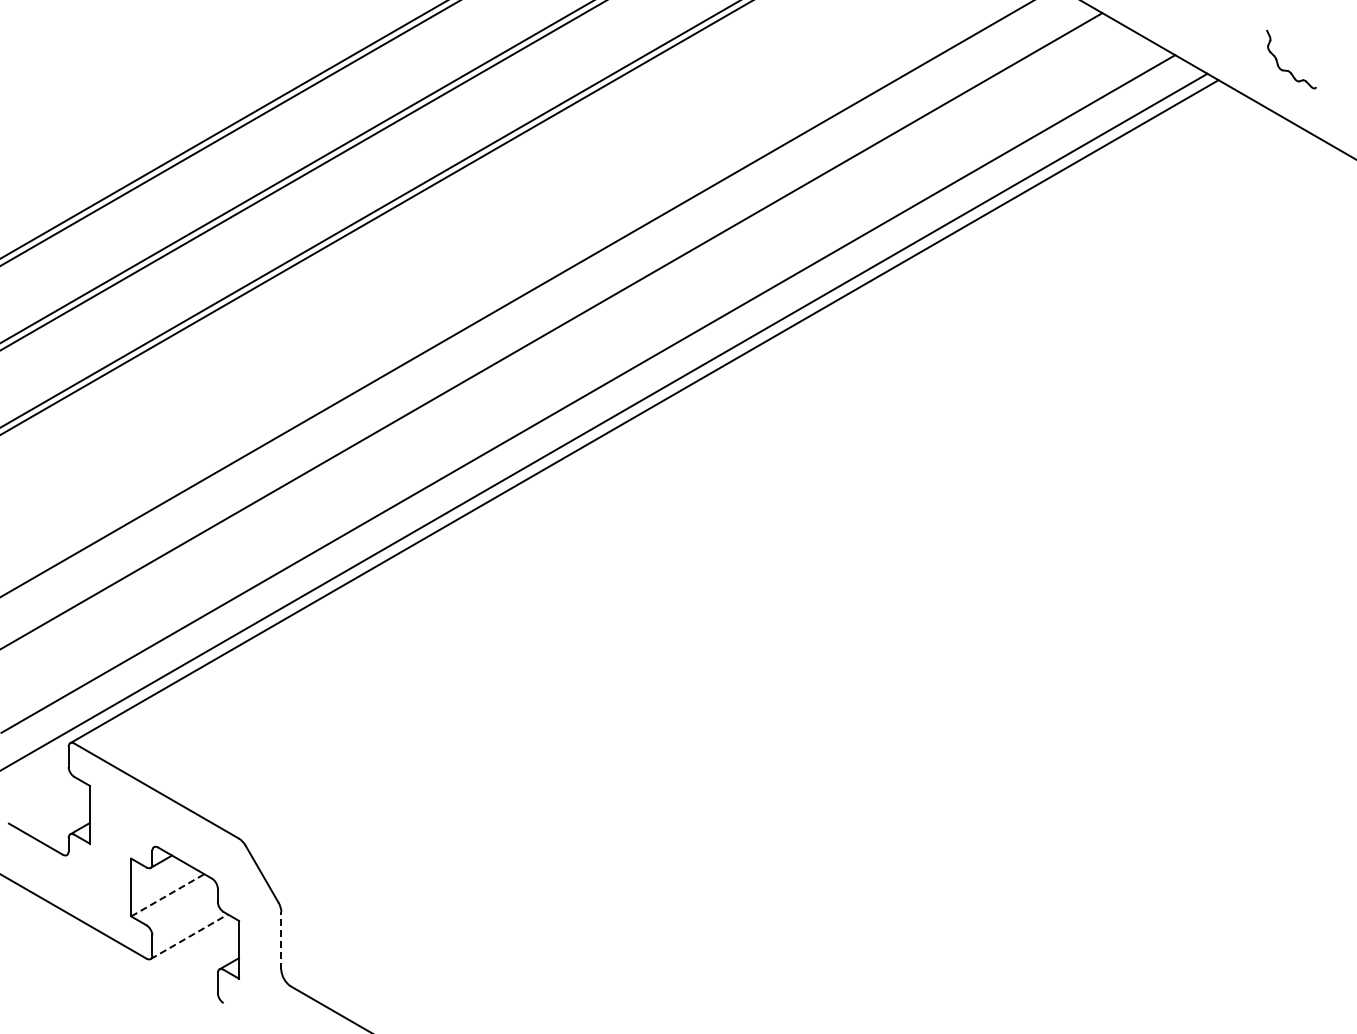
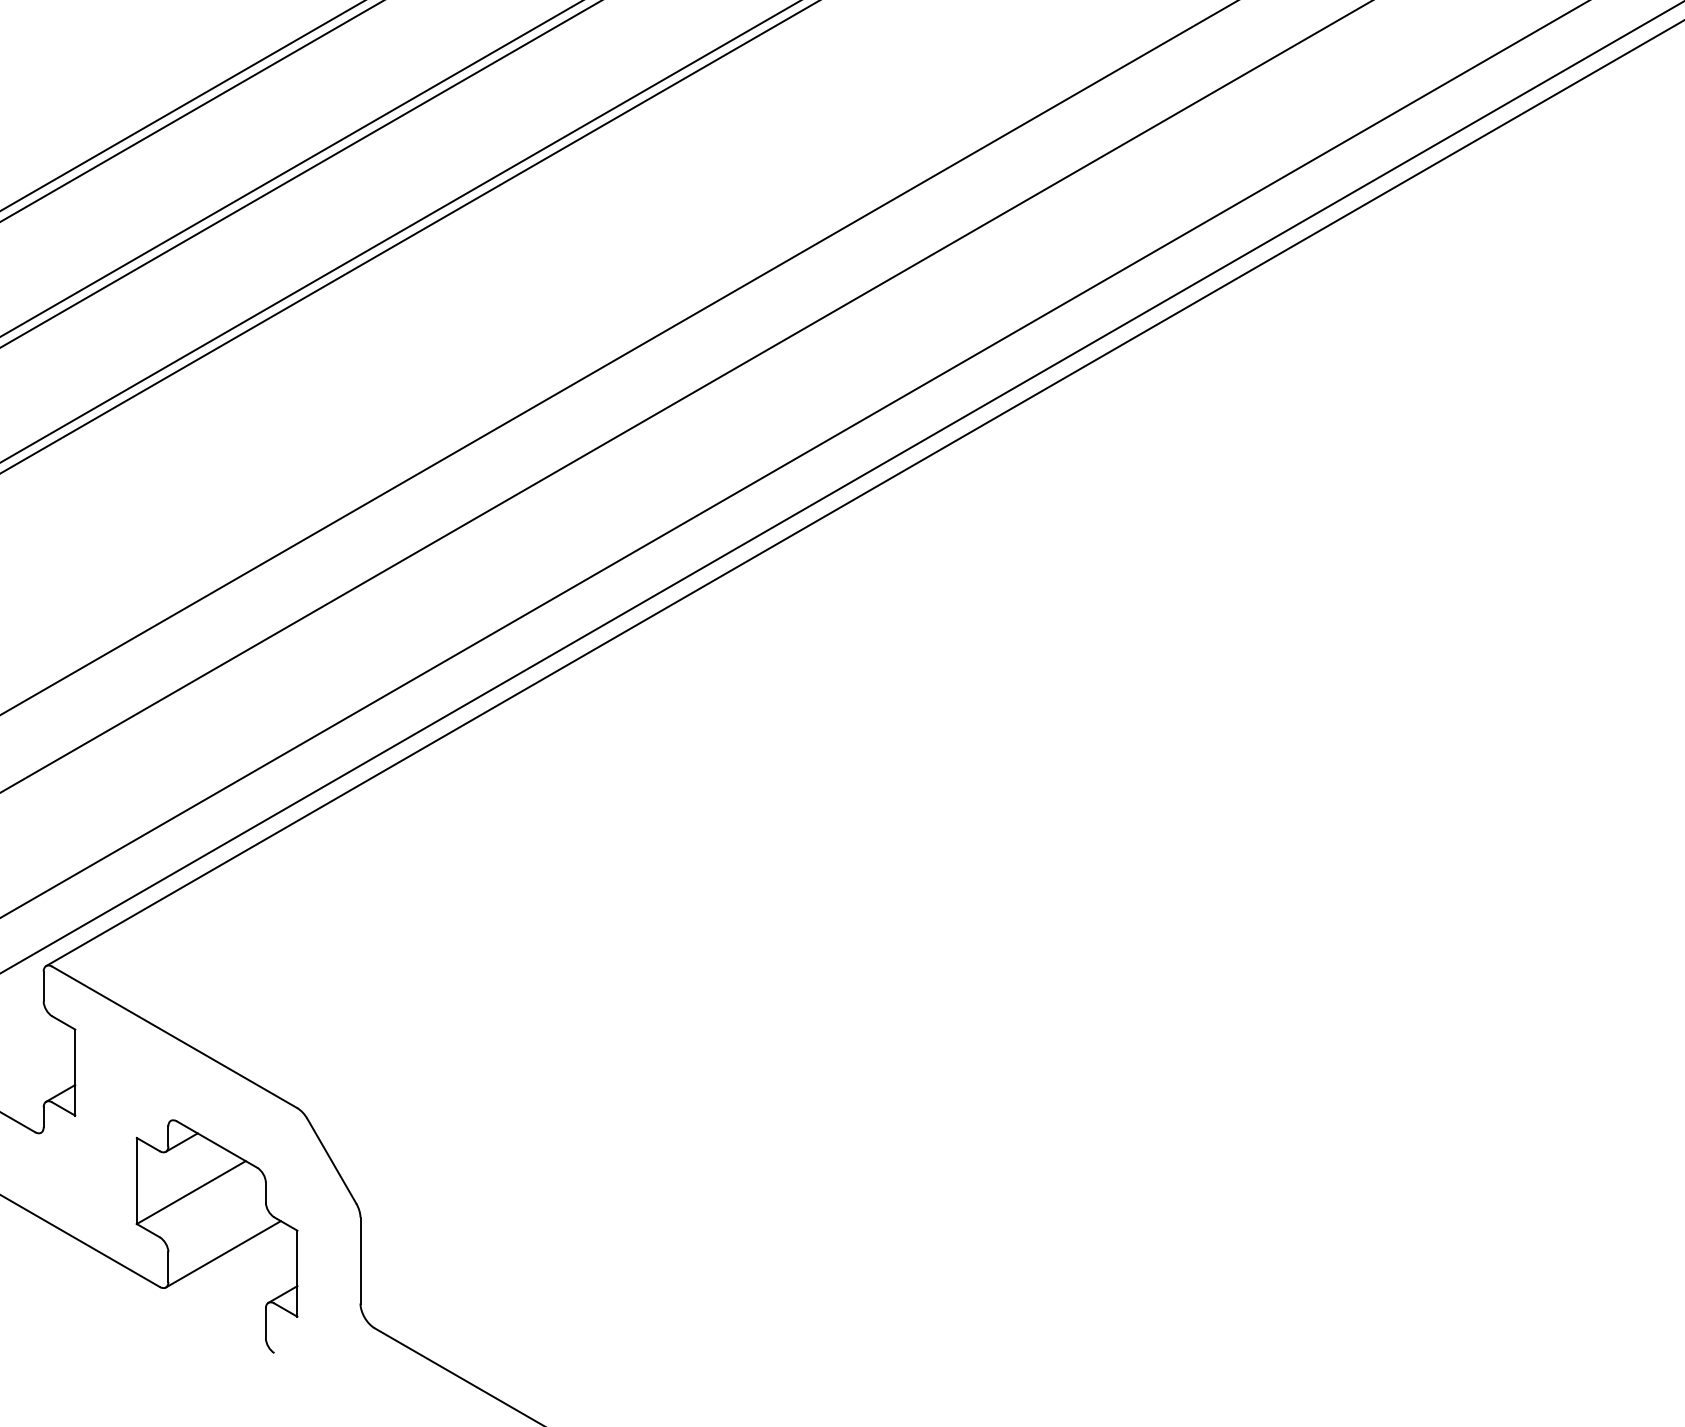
line: (168, 895) -> (192, 1192), dashed -> solid
line: (189, 936) -> (223, 1253), dashed -> solid
line: (281, 940) -> (360, 1259), dashed -> solid

